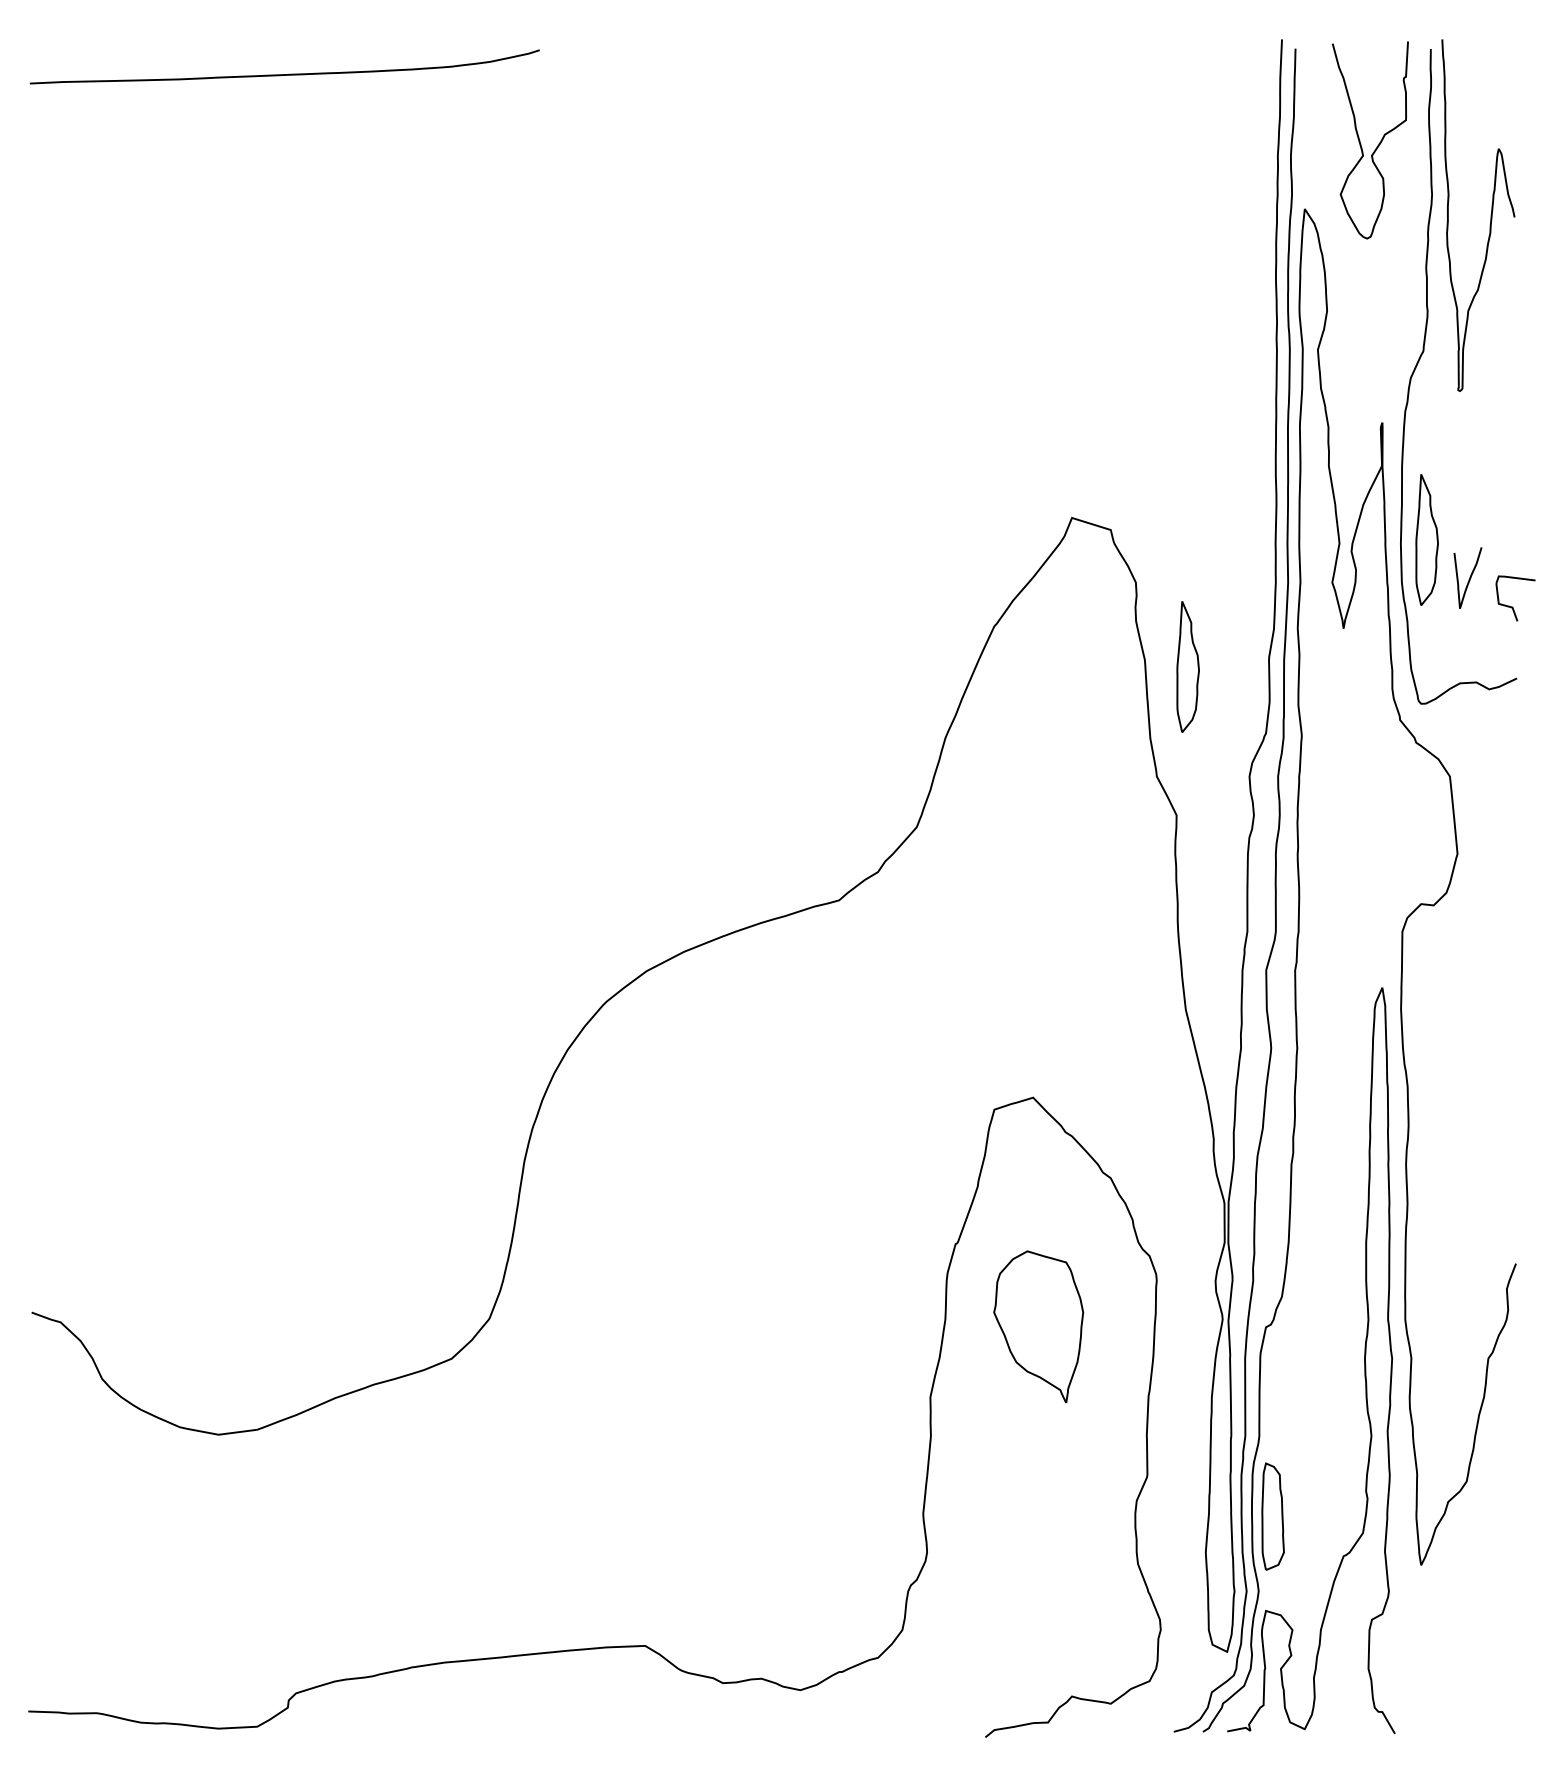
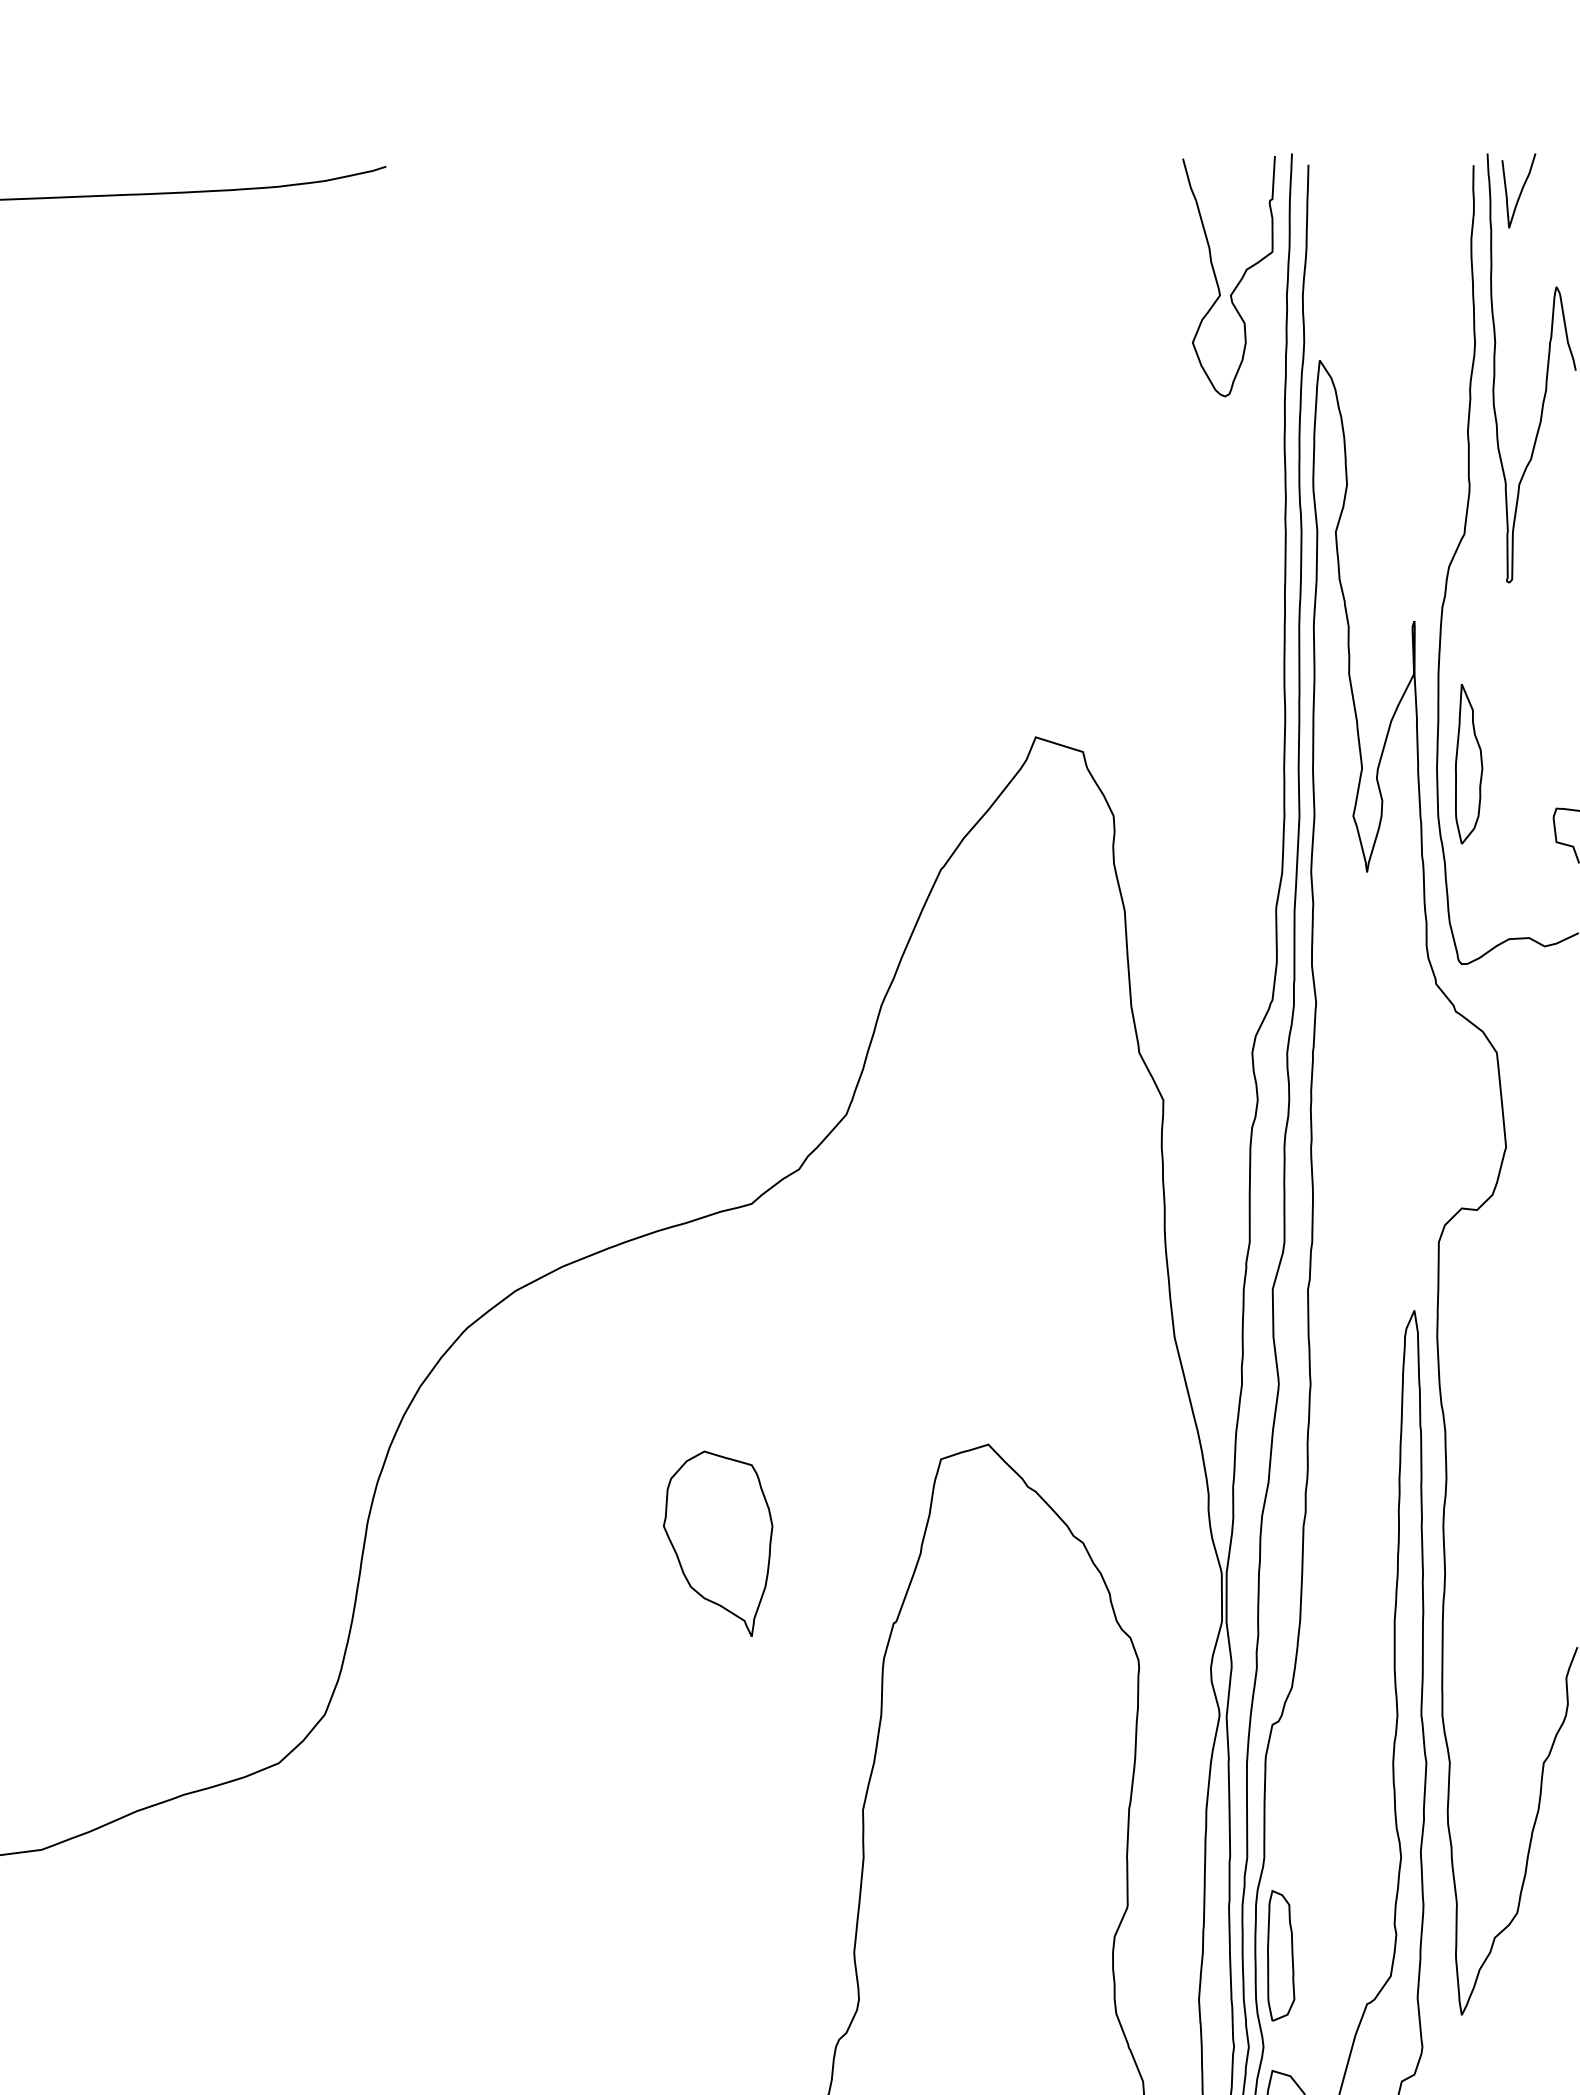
curve: (1376, 146) -> (1236, 284), moved
curve: (1469, 577) -> (1520, 190), moved
part: (1187, 666) -> (1176, 918), removed
part: (1038, 1326) -> (717, 1543), moved

